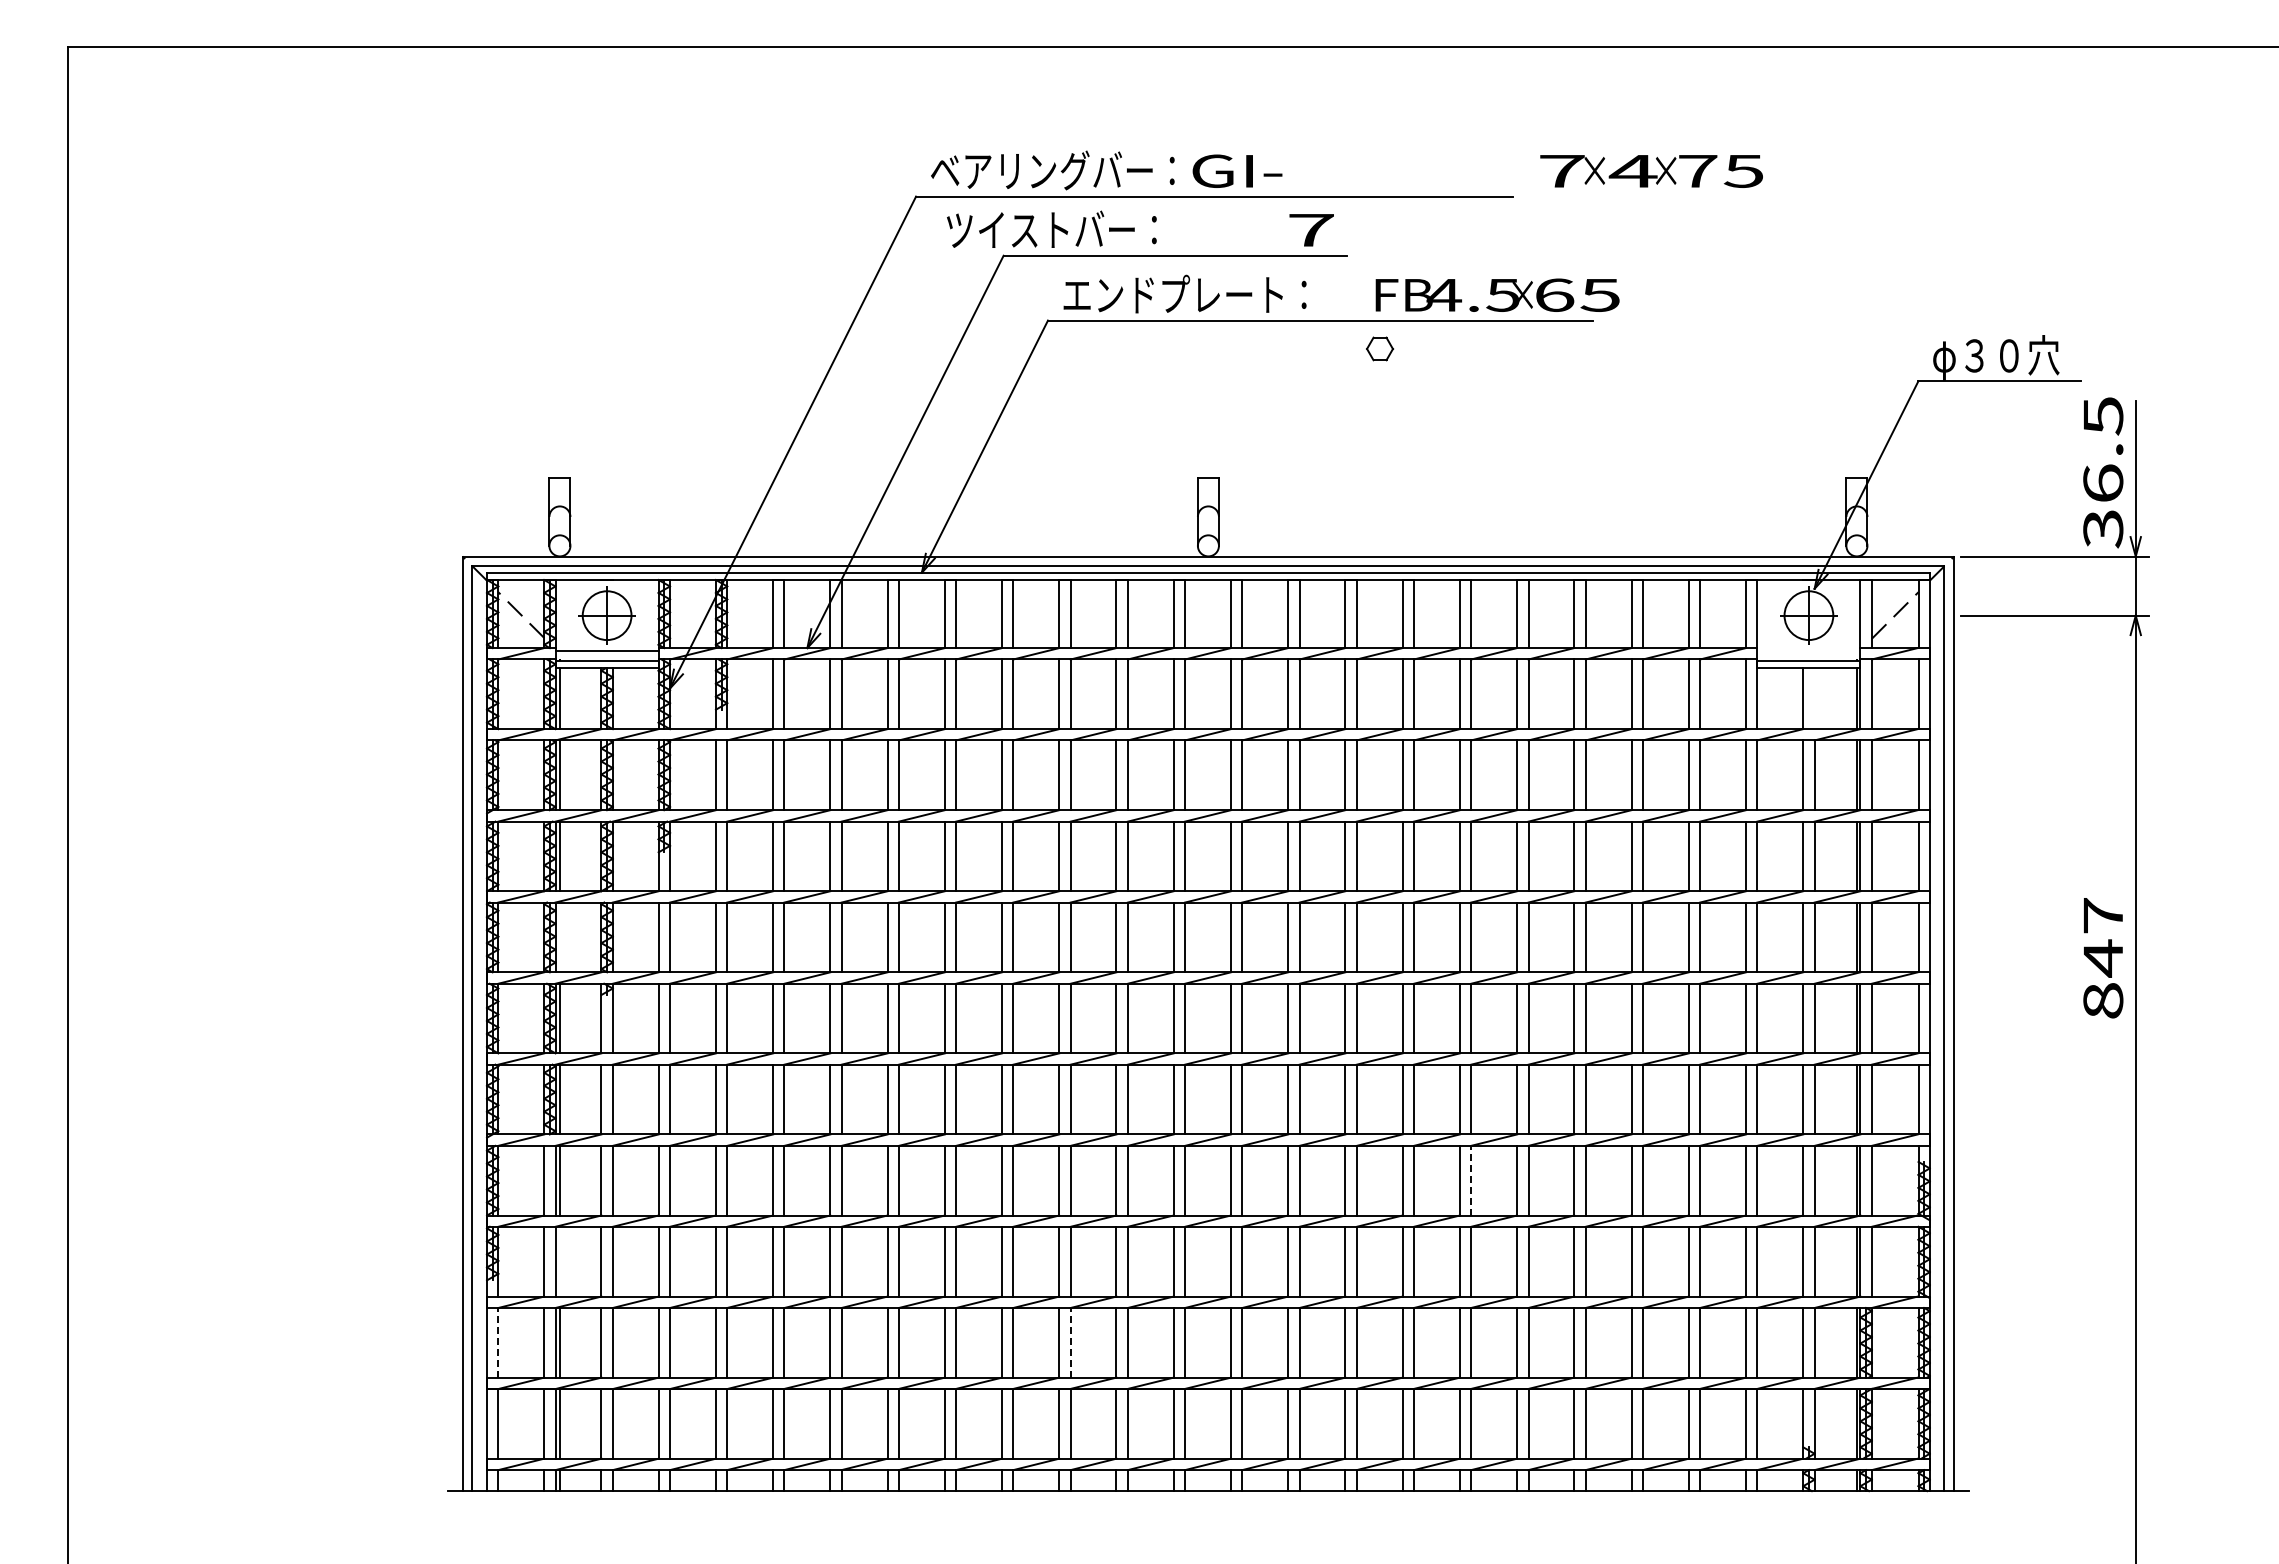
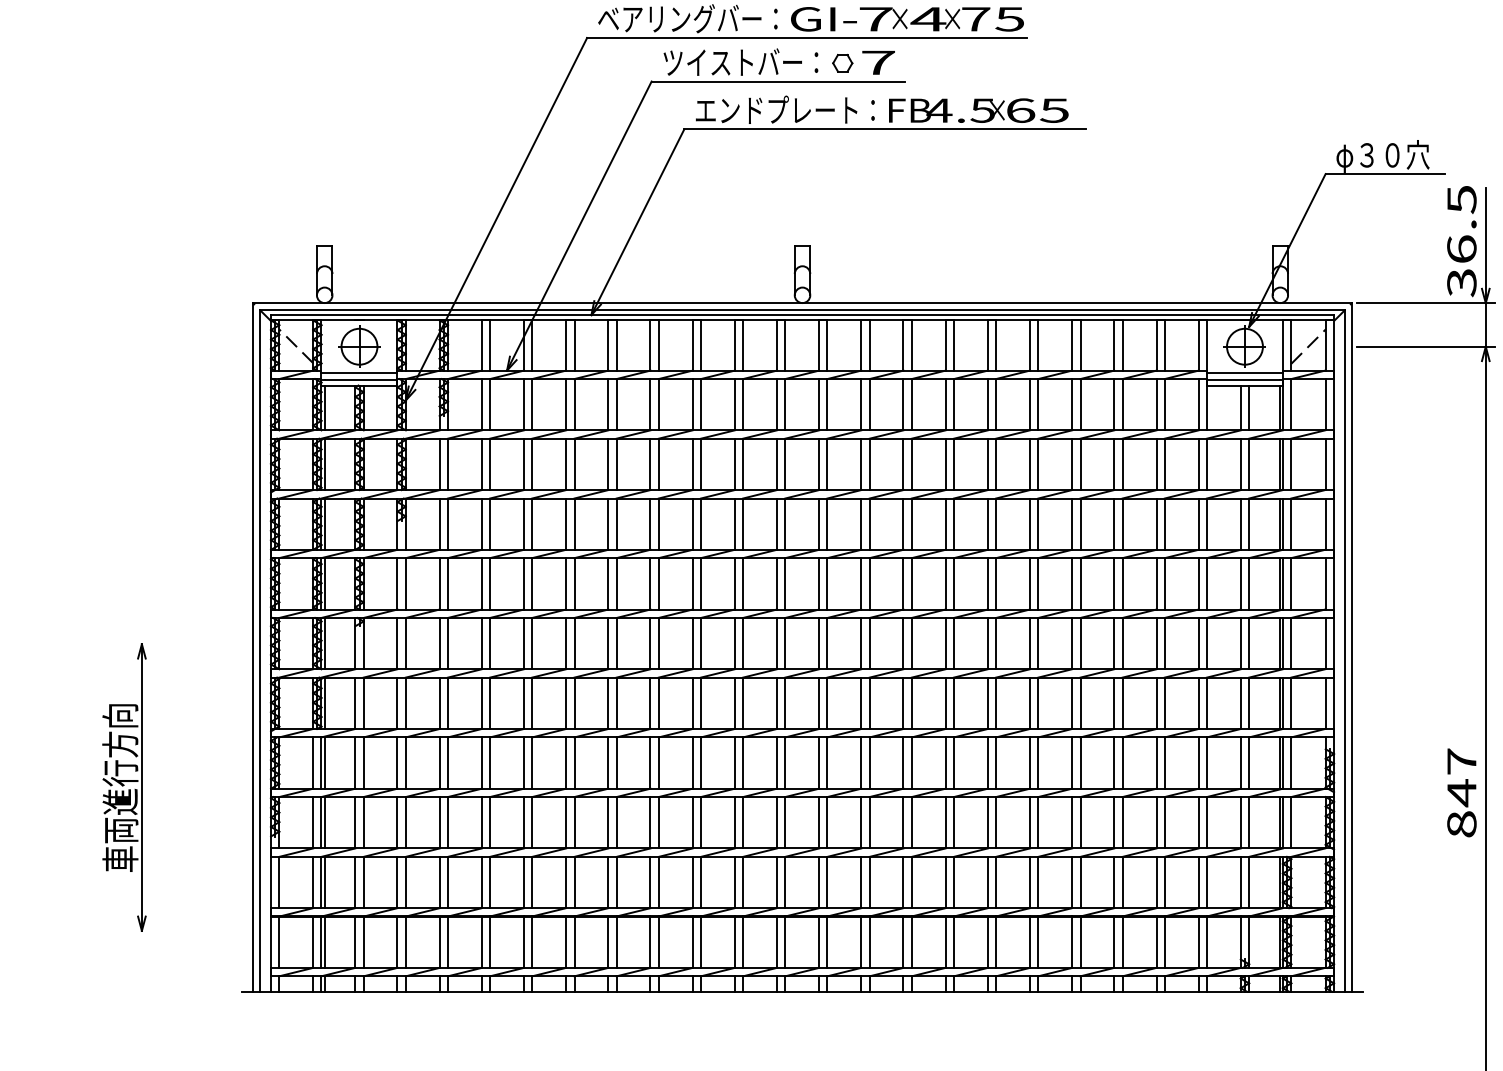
text: (1651, 171) -> (941, 19), moved
text: (1051, 228) -> (740, 61), moved
text: (1497, 294) -> (978, 110), moved
part: (1379, 348) -> (842, 62), moved
line: (1808, 651) -> (1244, 373), added
line: (1814, 698) -> (1249, 407), added
line: (559, 937) -> (324, 583), added
text: (2103, 958) -> (1462, 793), moved
line: (1471, 1180) -> (996, 762), dashed -> solid
part: (287, 1213) -> (123, 787), added
line: (559, 1261) -> (324, 822), added
line: (498, 1342) -> (279, 882), dashed -> solid
line: (1070, 1342) -> (700, 882), dashed -> solid

